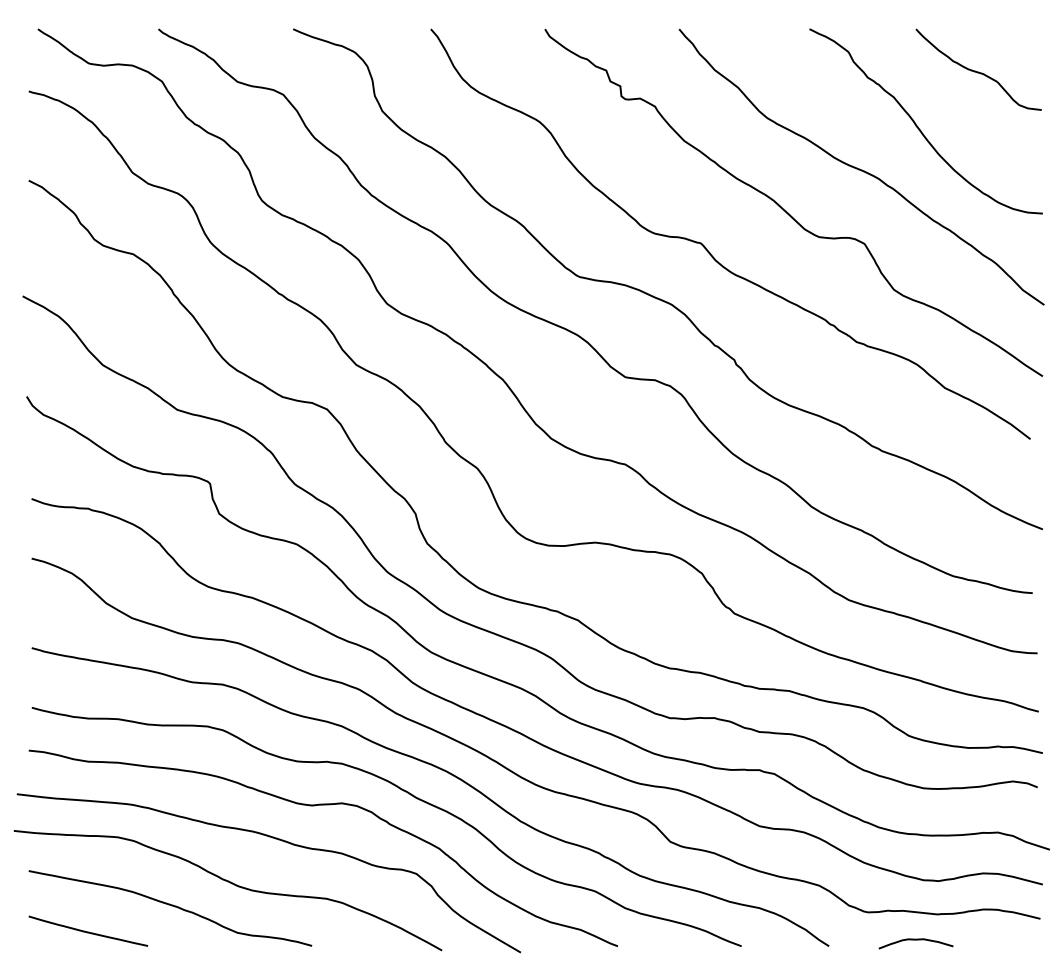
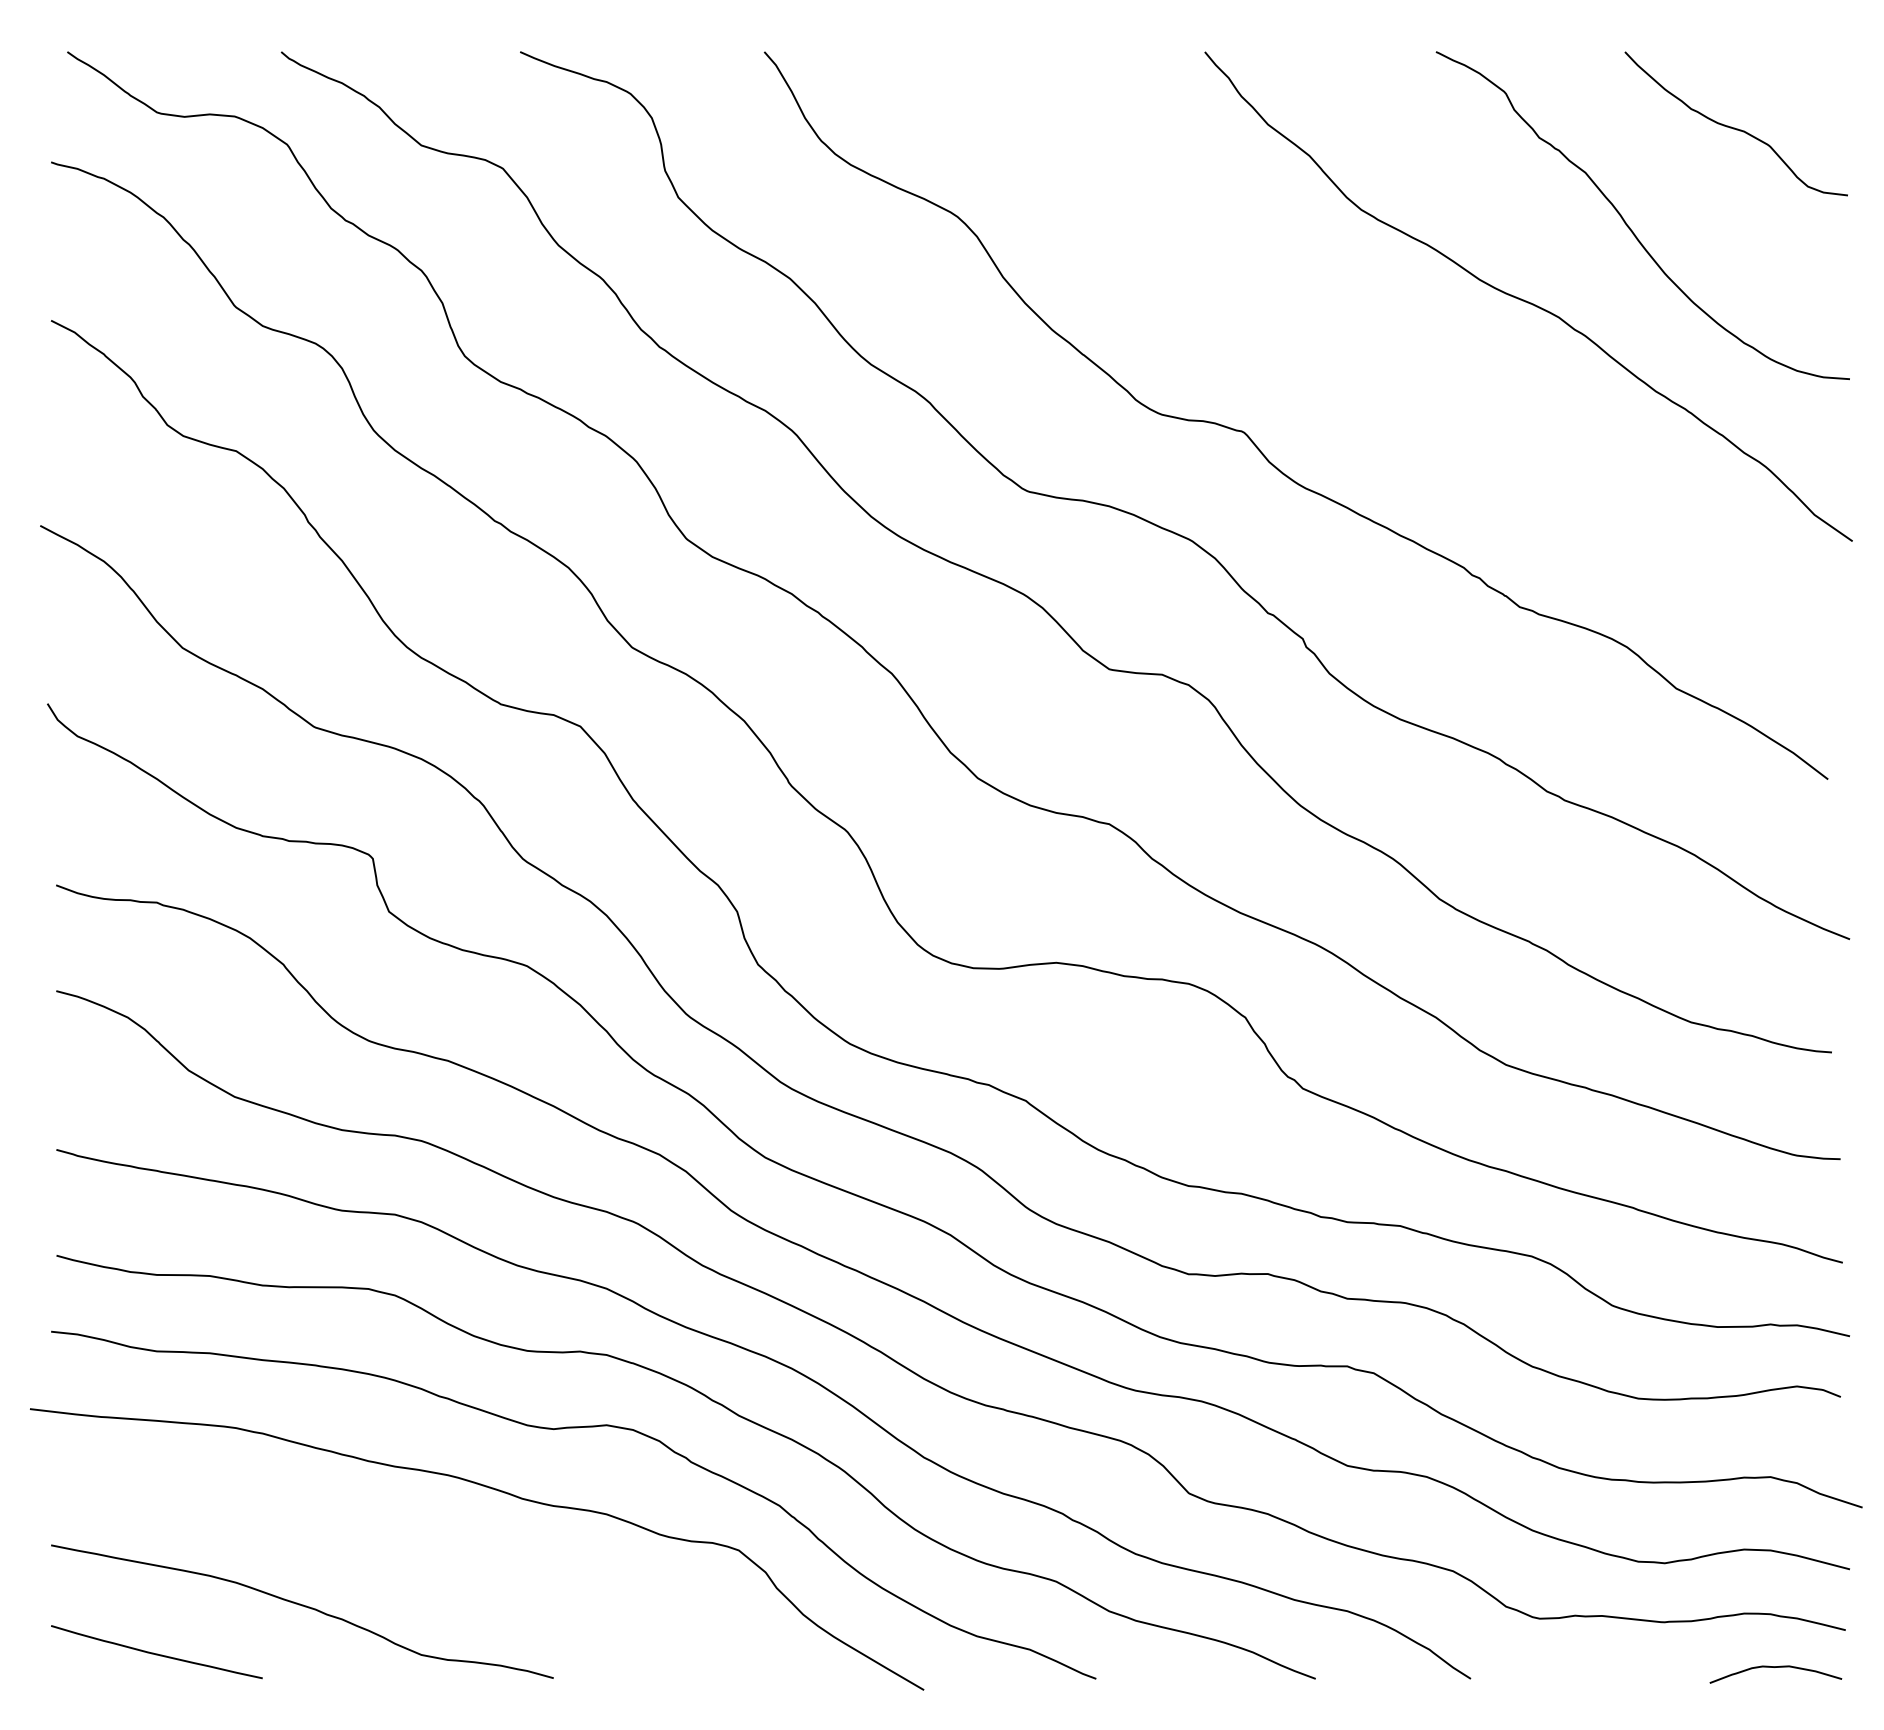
curve: (787, 211) -> (1397, 375), removed
curve: (230, 883) -> (408, 1567), removed
curve: (915, 940) -> (1774, 1668), moved

